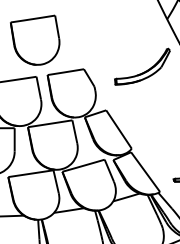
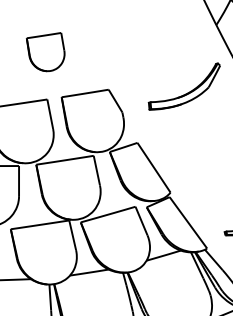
part: (35, 39) -> (45, 51), size x0.6

